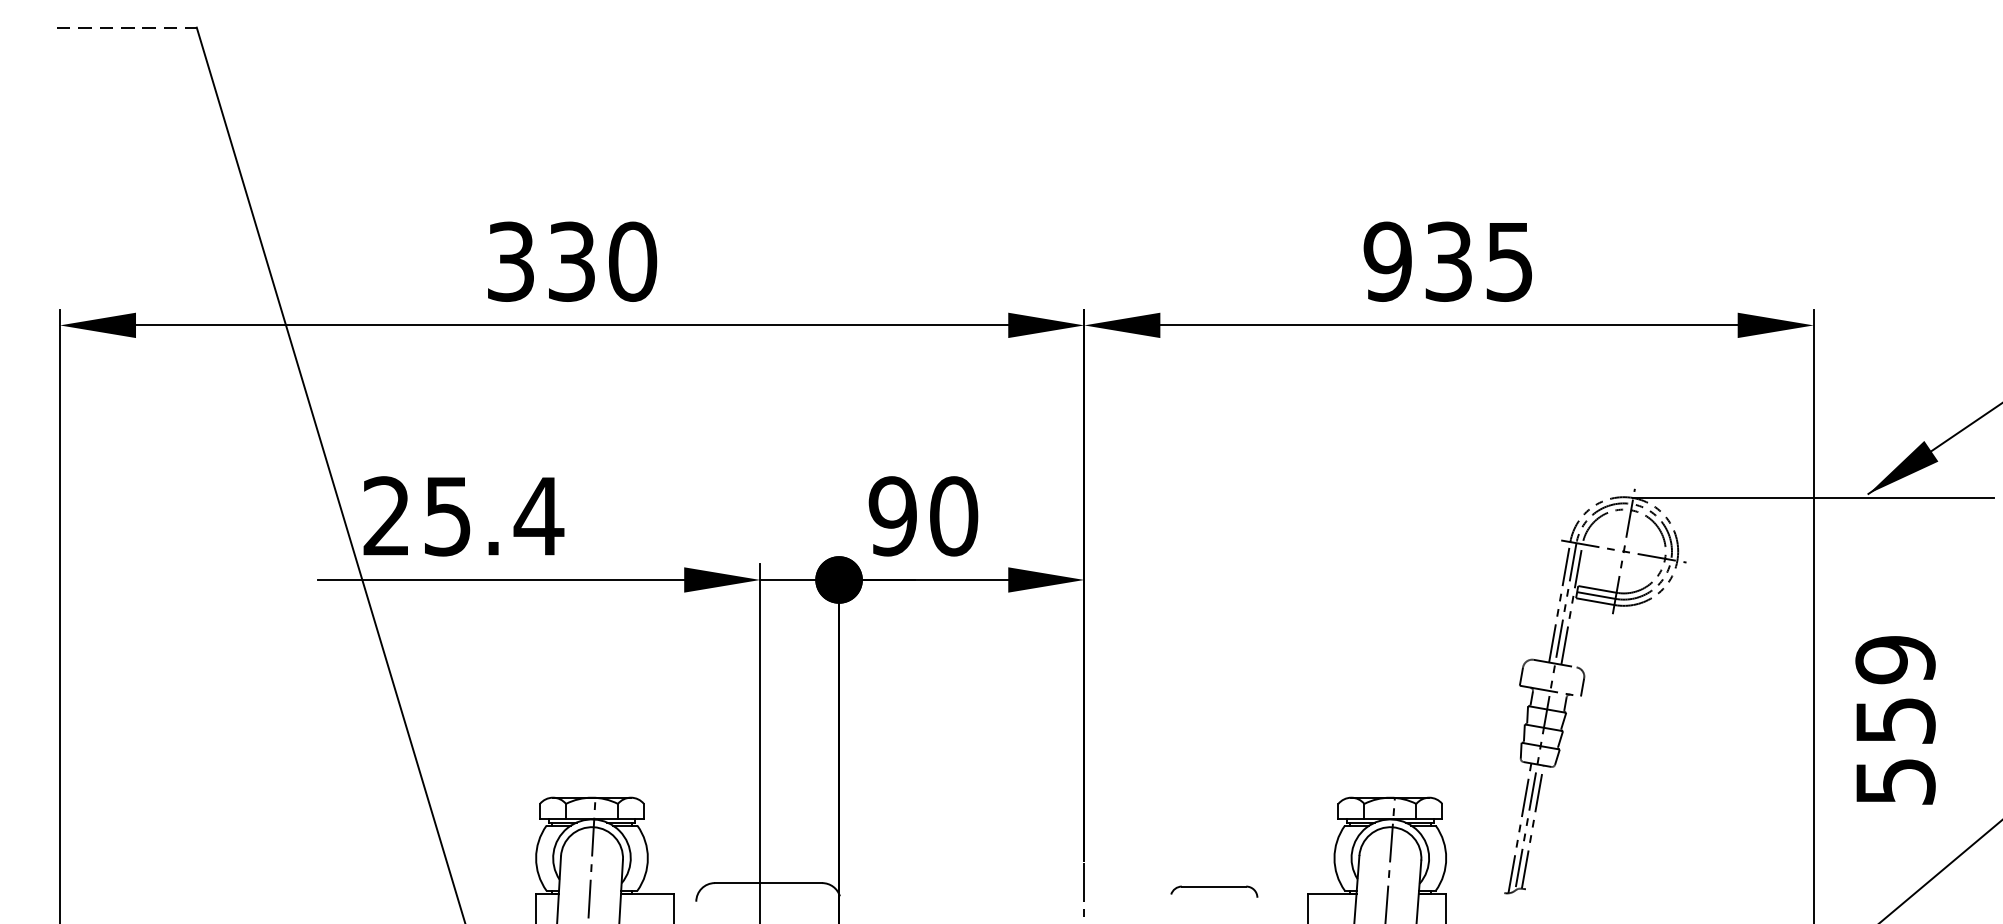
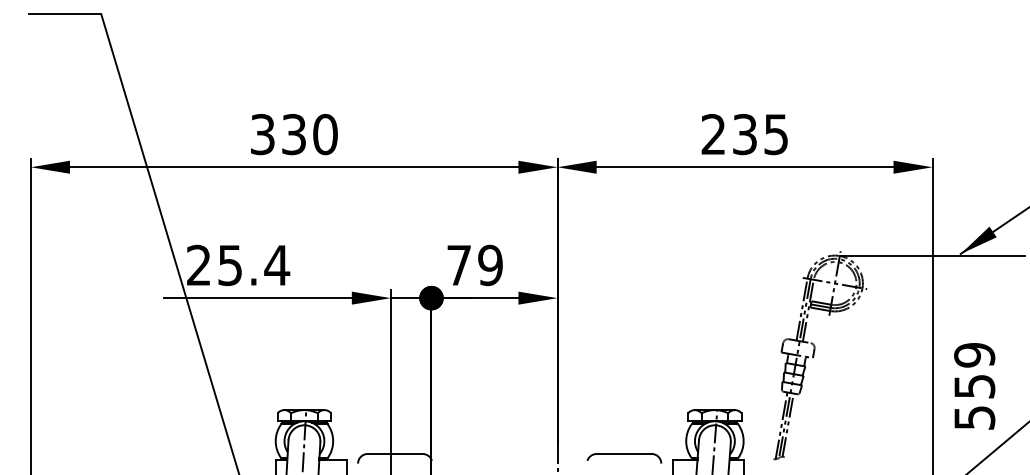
line: (127, 28) -> (65, 14), dashed -> solid
text: (1387, 261) -> (713, 134), 935 -> 235
text: (922, 516) -> (474, 265), 90 -> 79
text: (1895, 720) -> (974, 386), moved
part: (1214, 891) -> (624, 458), size x1.67

